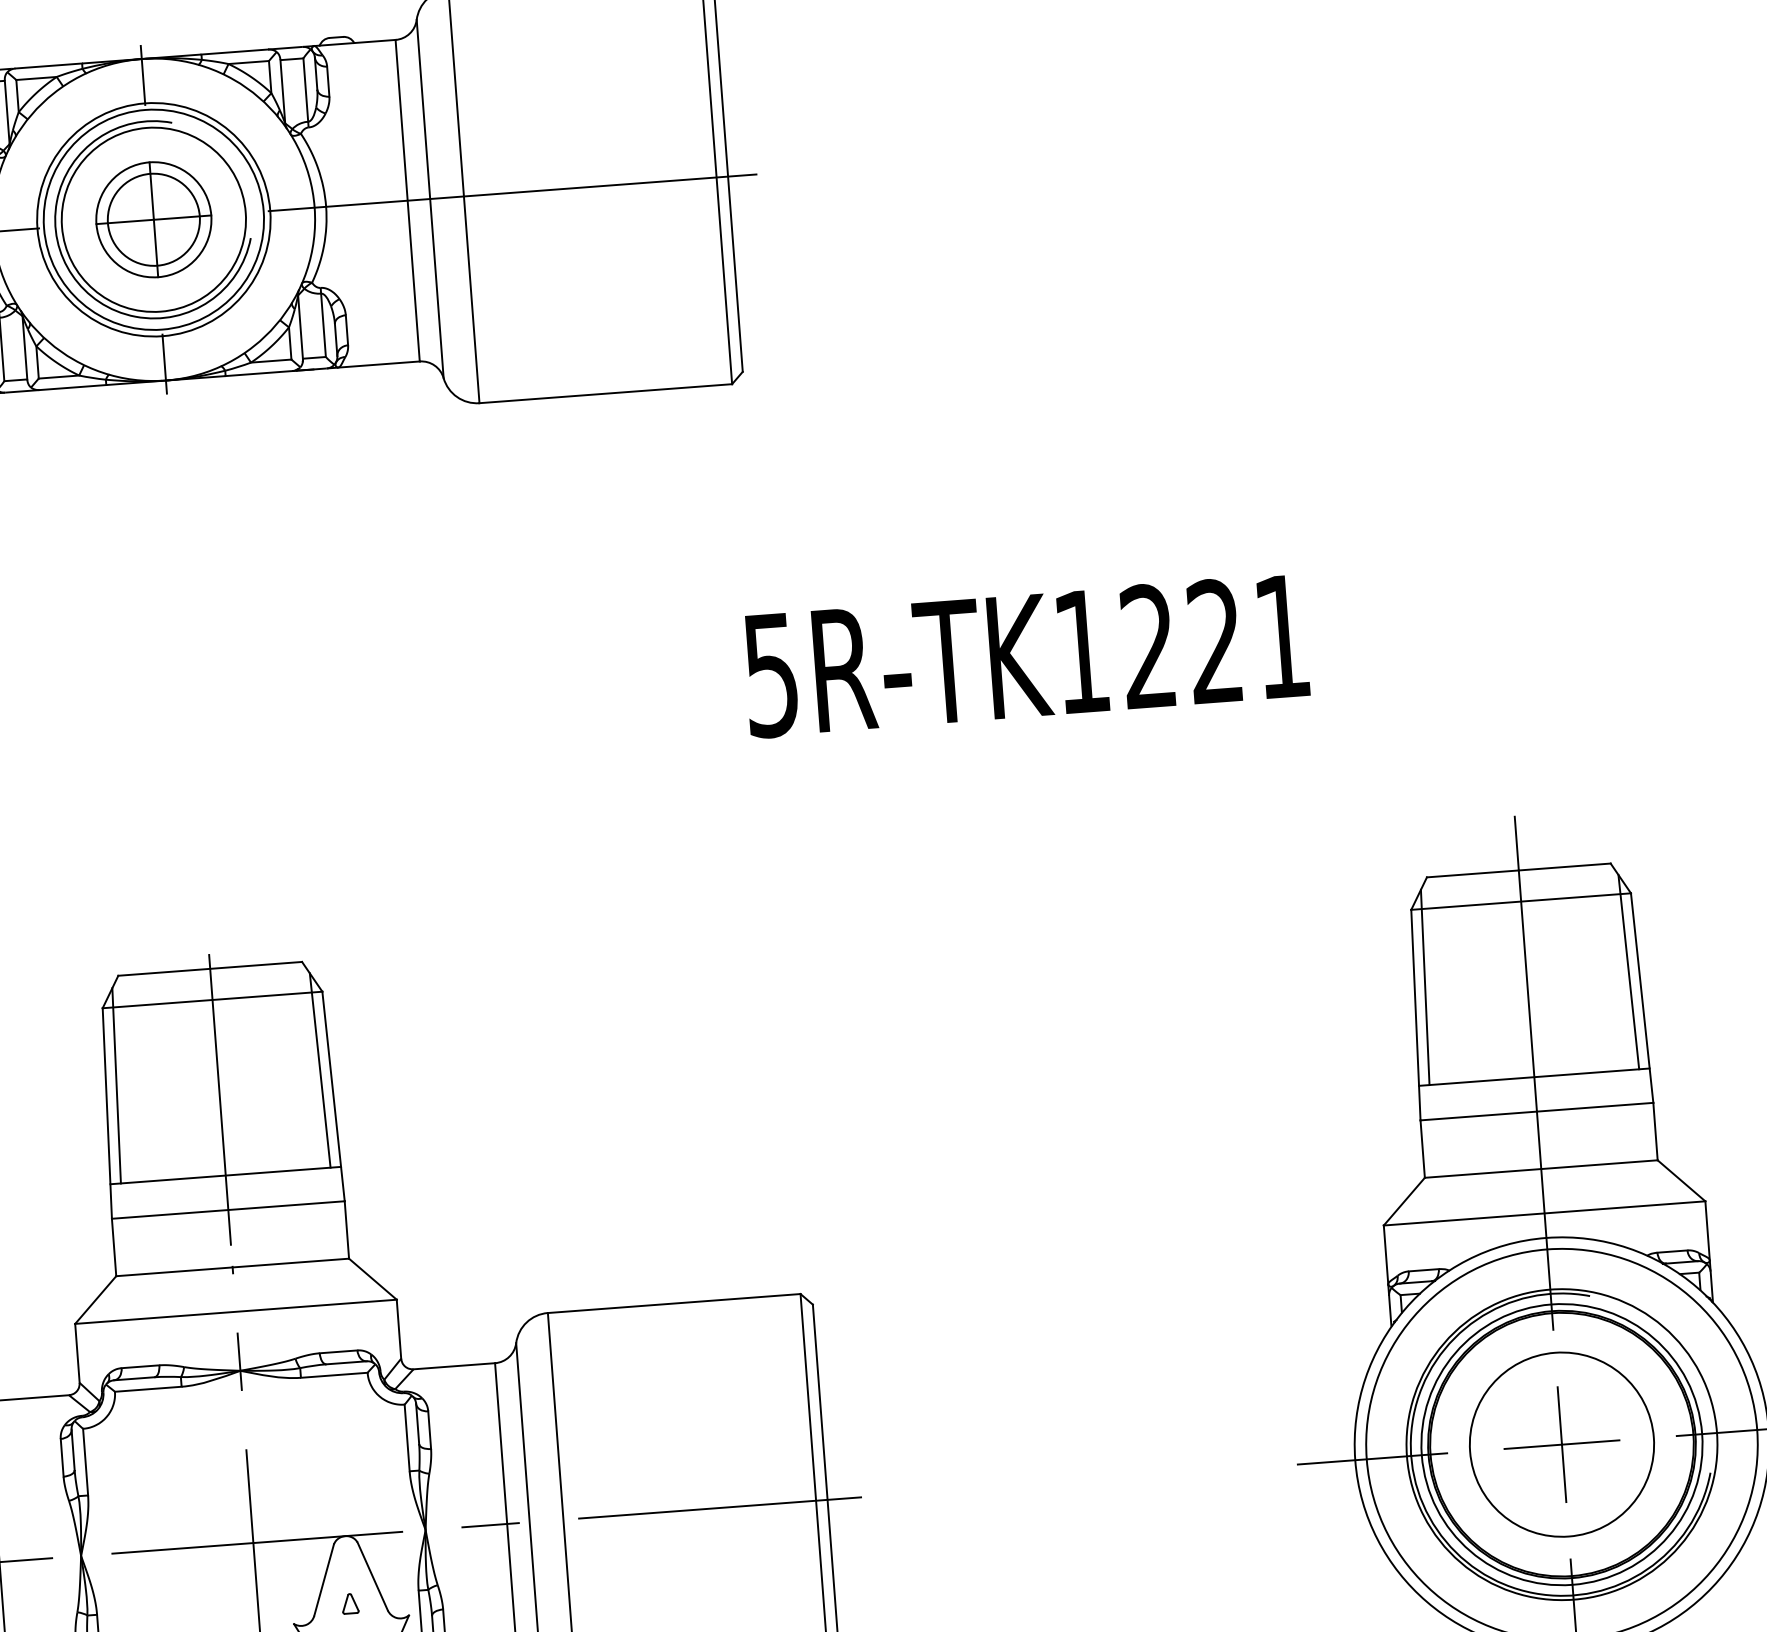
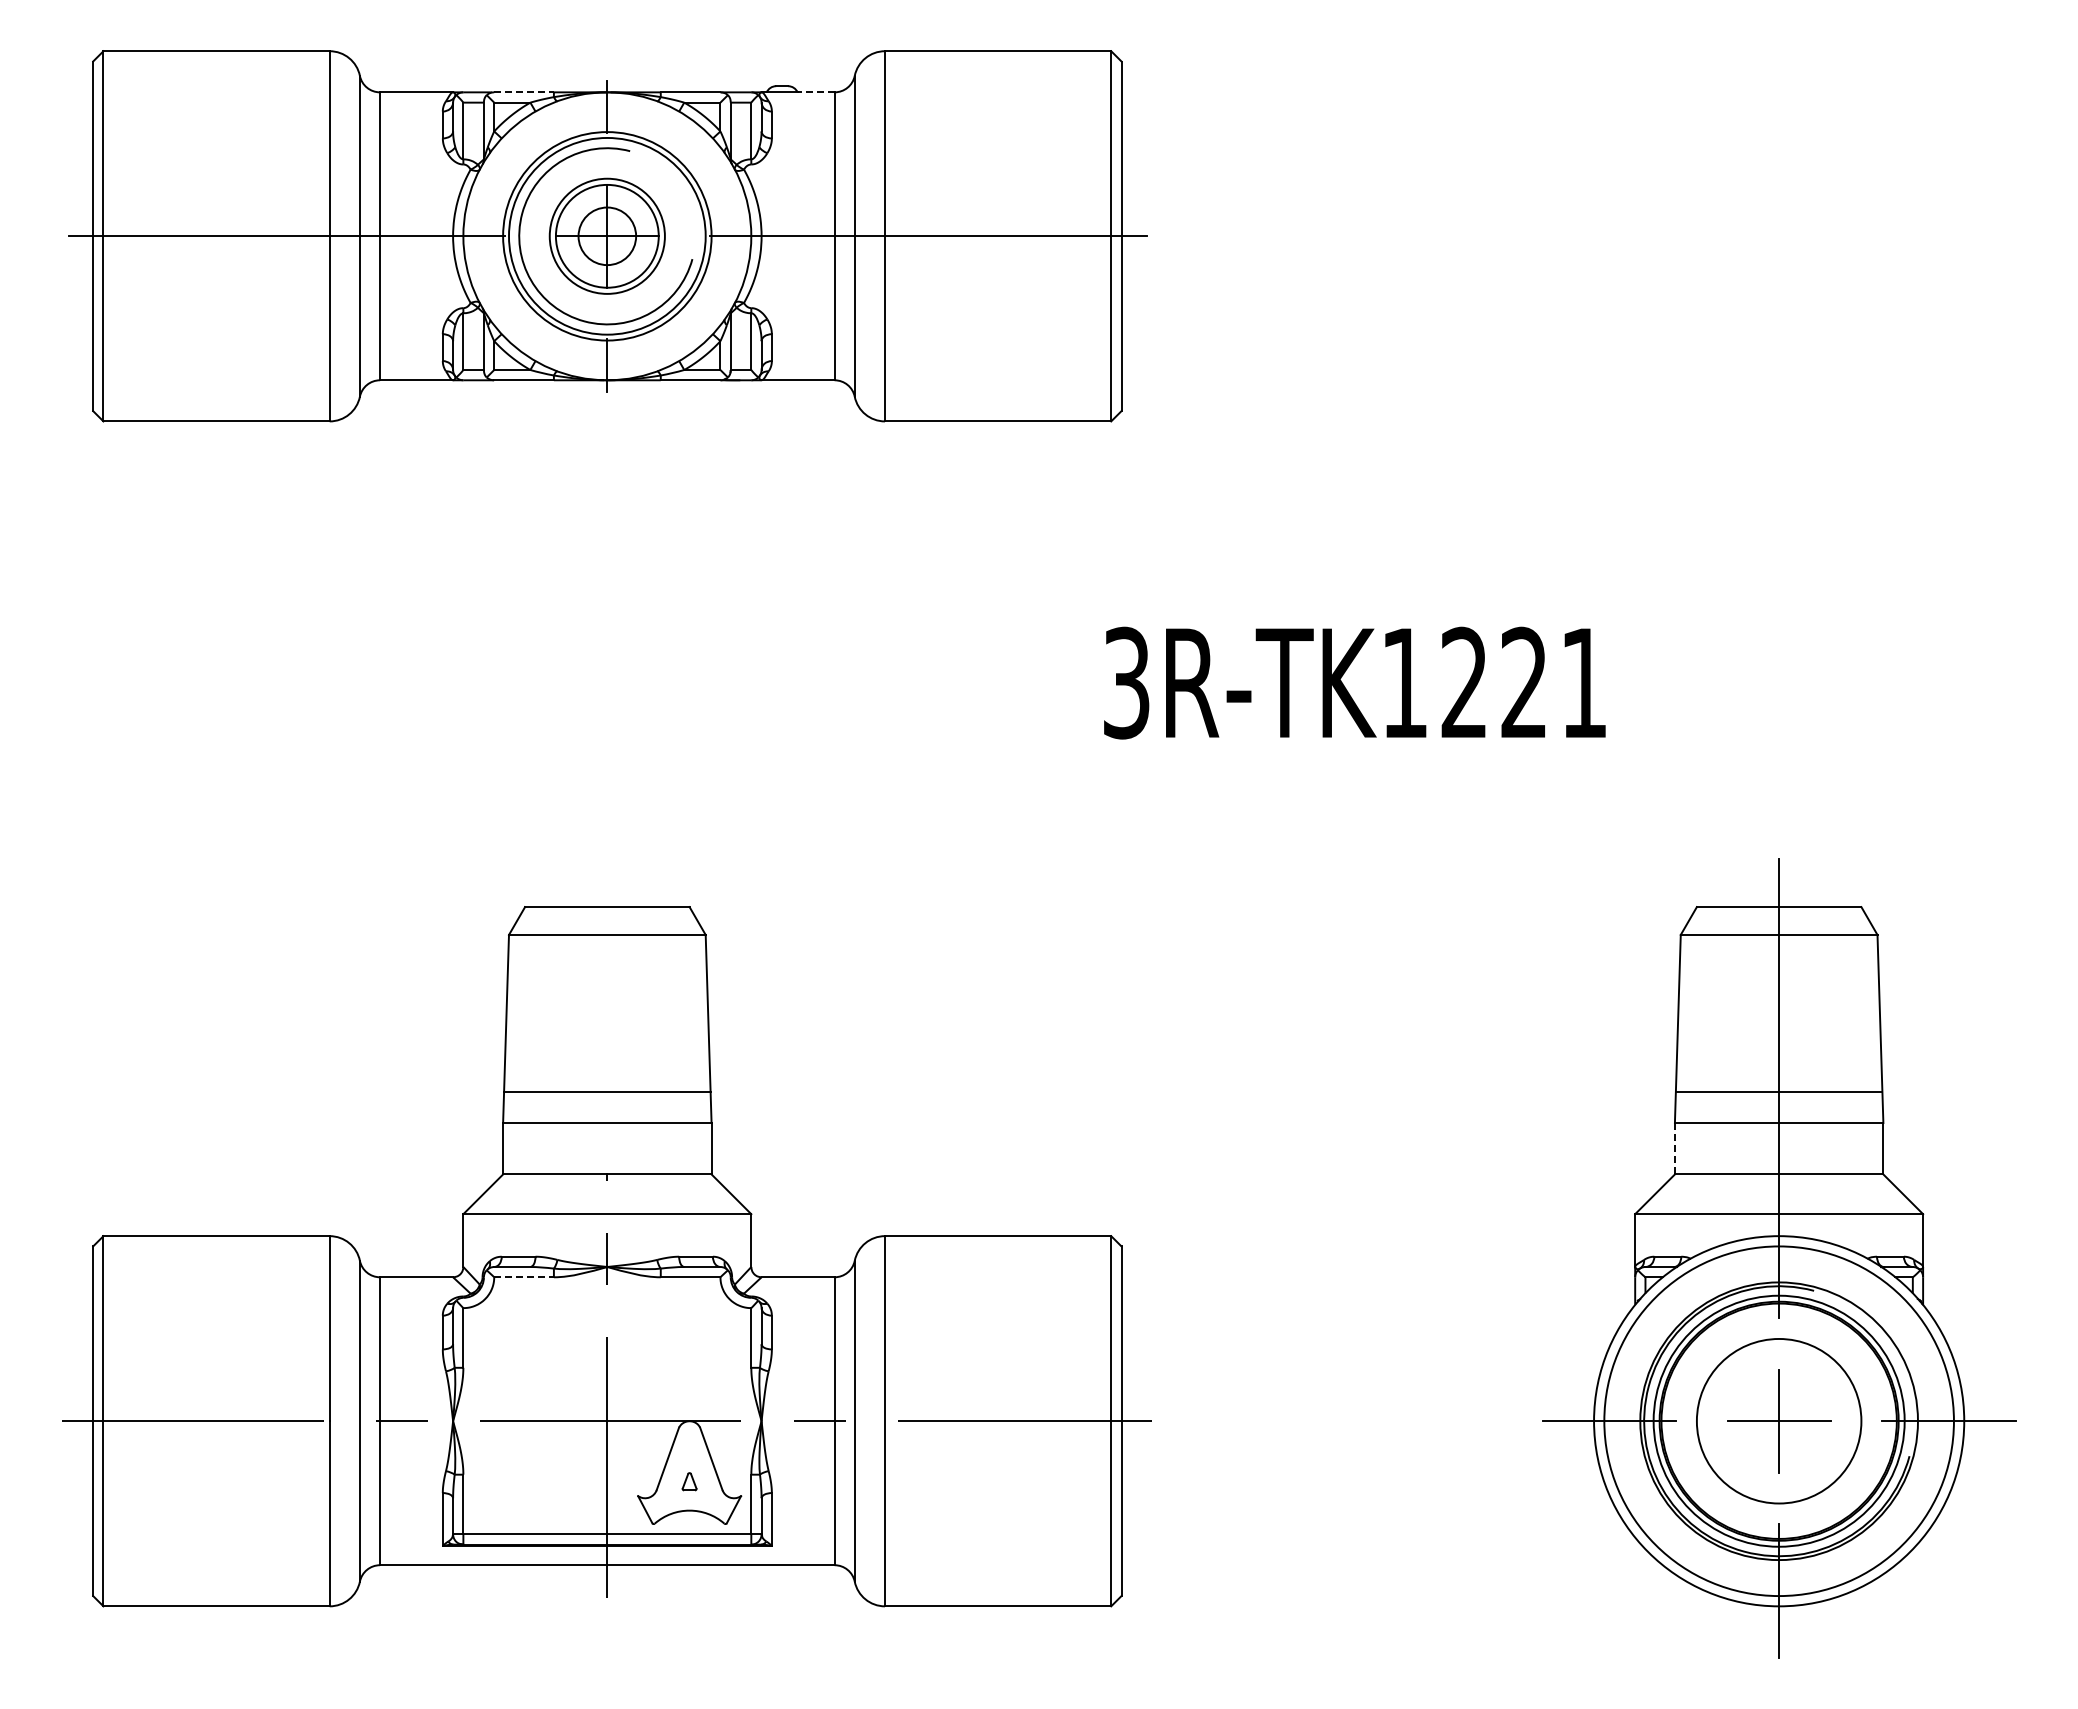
line: (375, 41) -> (816, 92), solid -> dashed
line: (49, 66) -> (524, 92), solid -> dashed
circle: (154, 219) -> (607, 236), size x0.7
circle: (154, 219) -> (607, 236), size x0.7
text: (771, 674) -> (1126, 682), 5R-TK1221 -> 3R-TK1221
line: (1629, 971) -> (1870, 1004), removed
line: (1424, 986) -> (1687, 1004), removed
line: (320, 1069) -> (698, 1004), removed
line: (115, 1085) -> (515, 1004), removed
line: (220, 1104) -> (607, 1028), removed
line: (1422, 1148) -> (1674, 1148), solid -> dashed
line: (148, 1389) -> (524, 1277), solid -> dashed

